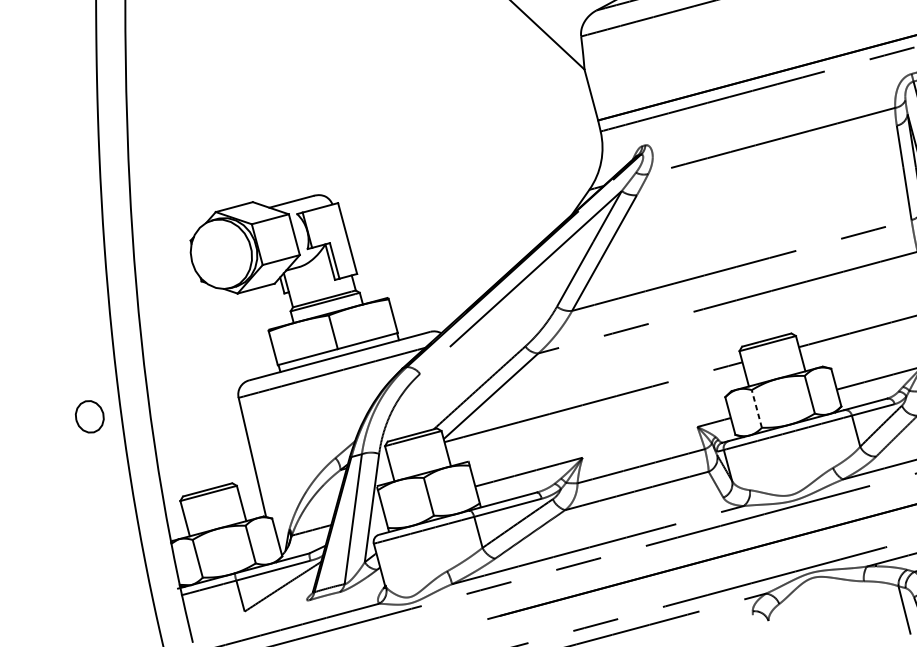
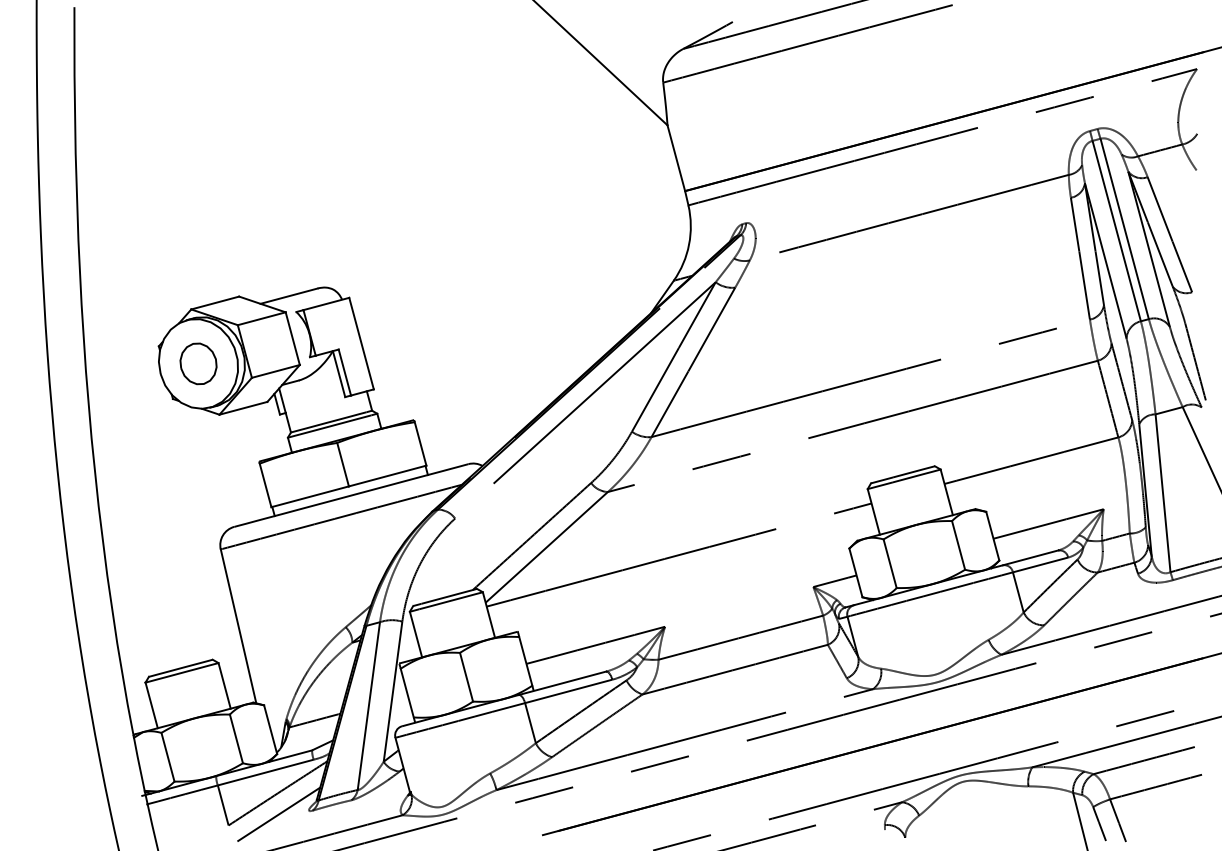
line: (757, 408) -> (890, 563), dashed -> solid
part: (89, 416) -> (198, 363), moved
line: (283, 603) -> (278, 814), added

